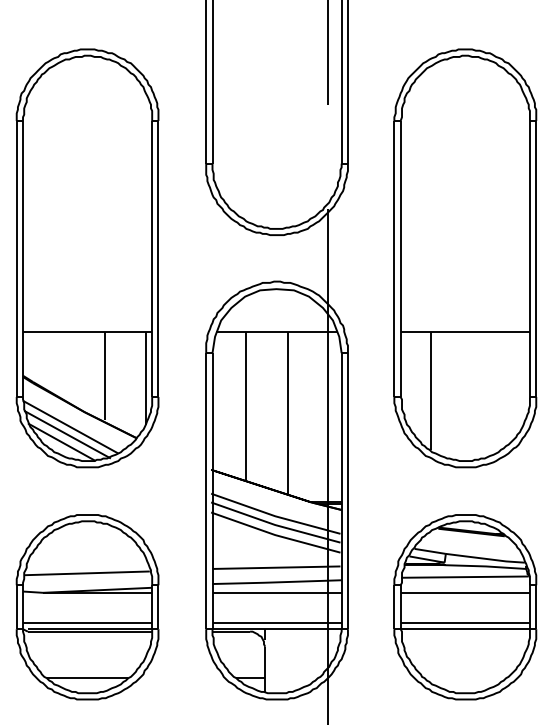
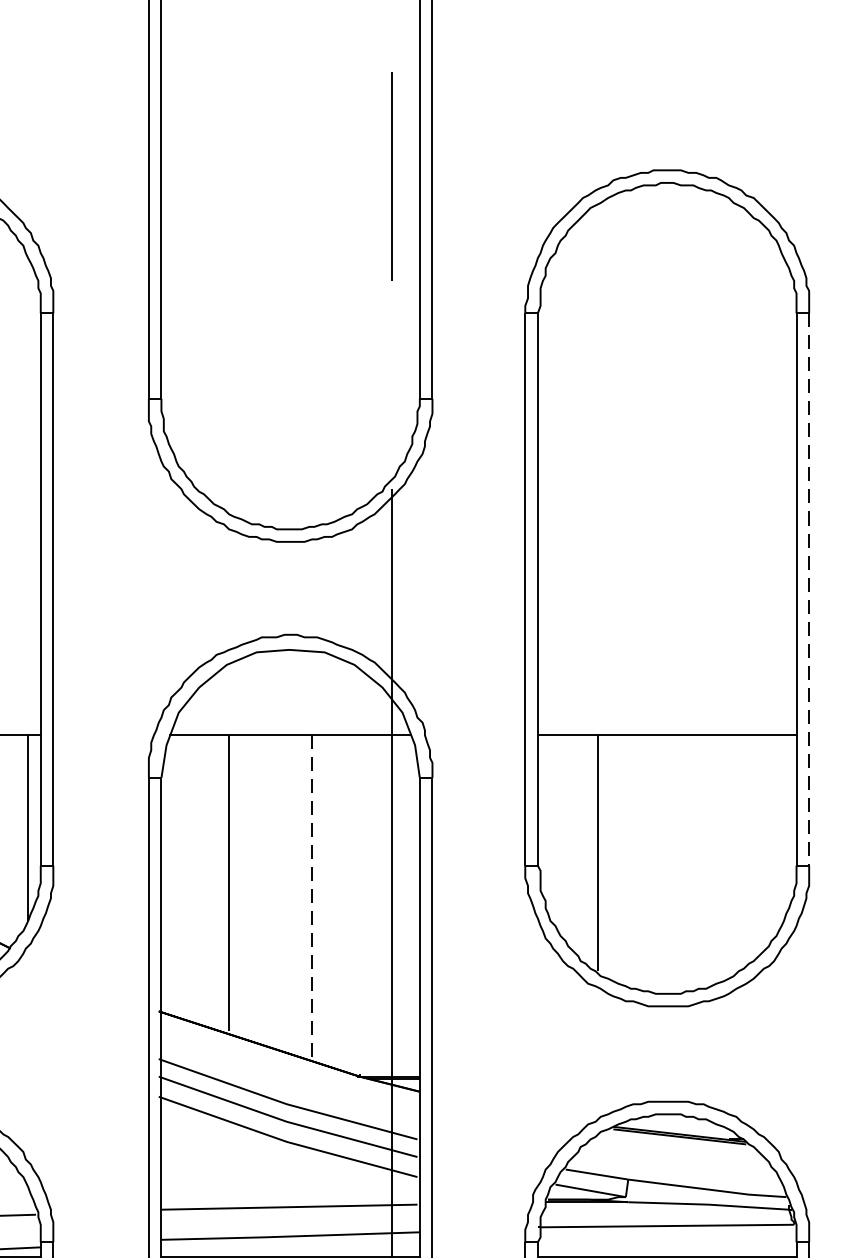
line: (536, 259) -> (809, 590), solid -> dashed
line: (287, 413) -> (311, 898), solid -> dashed

